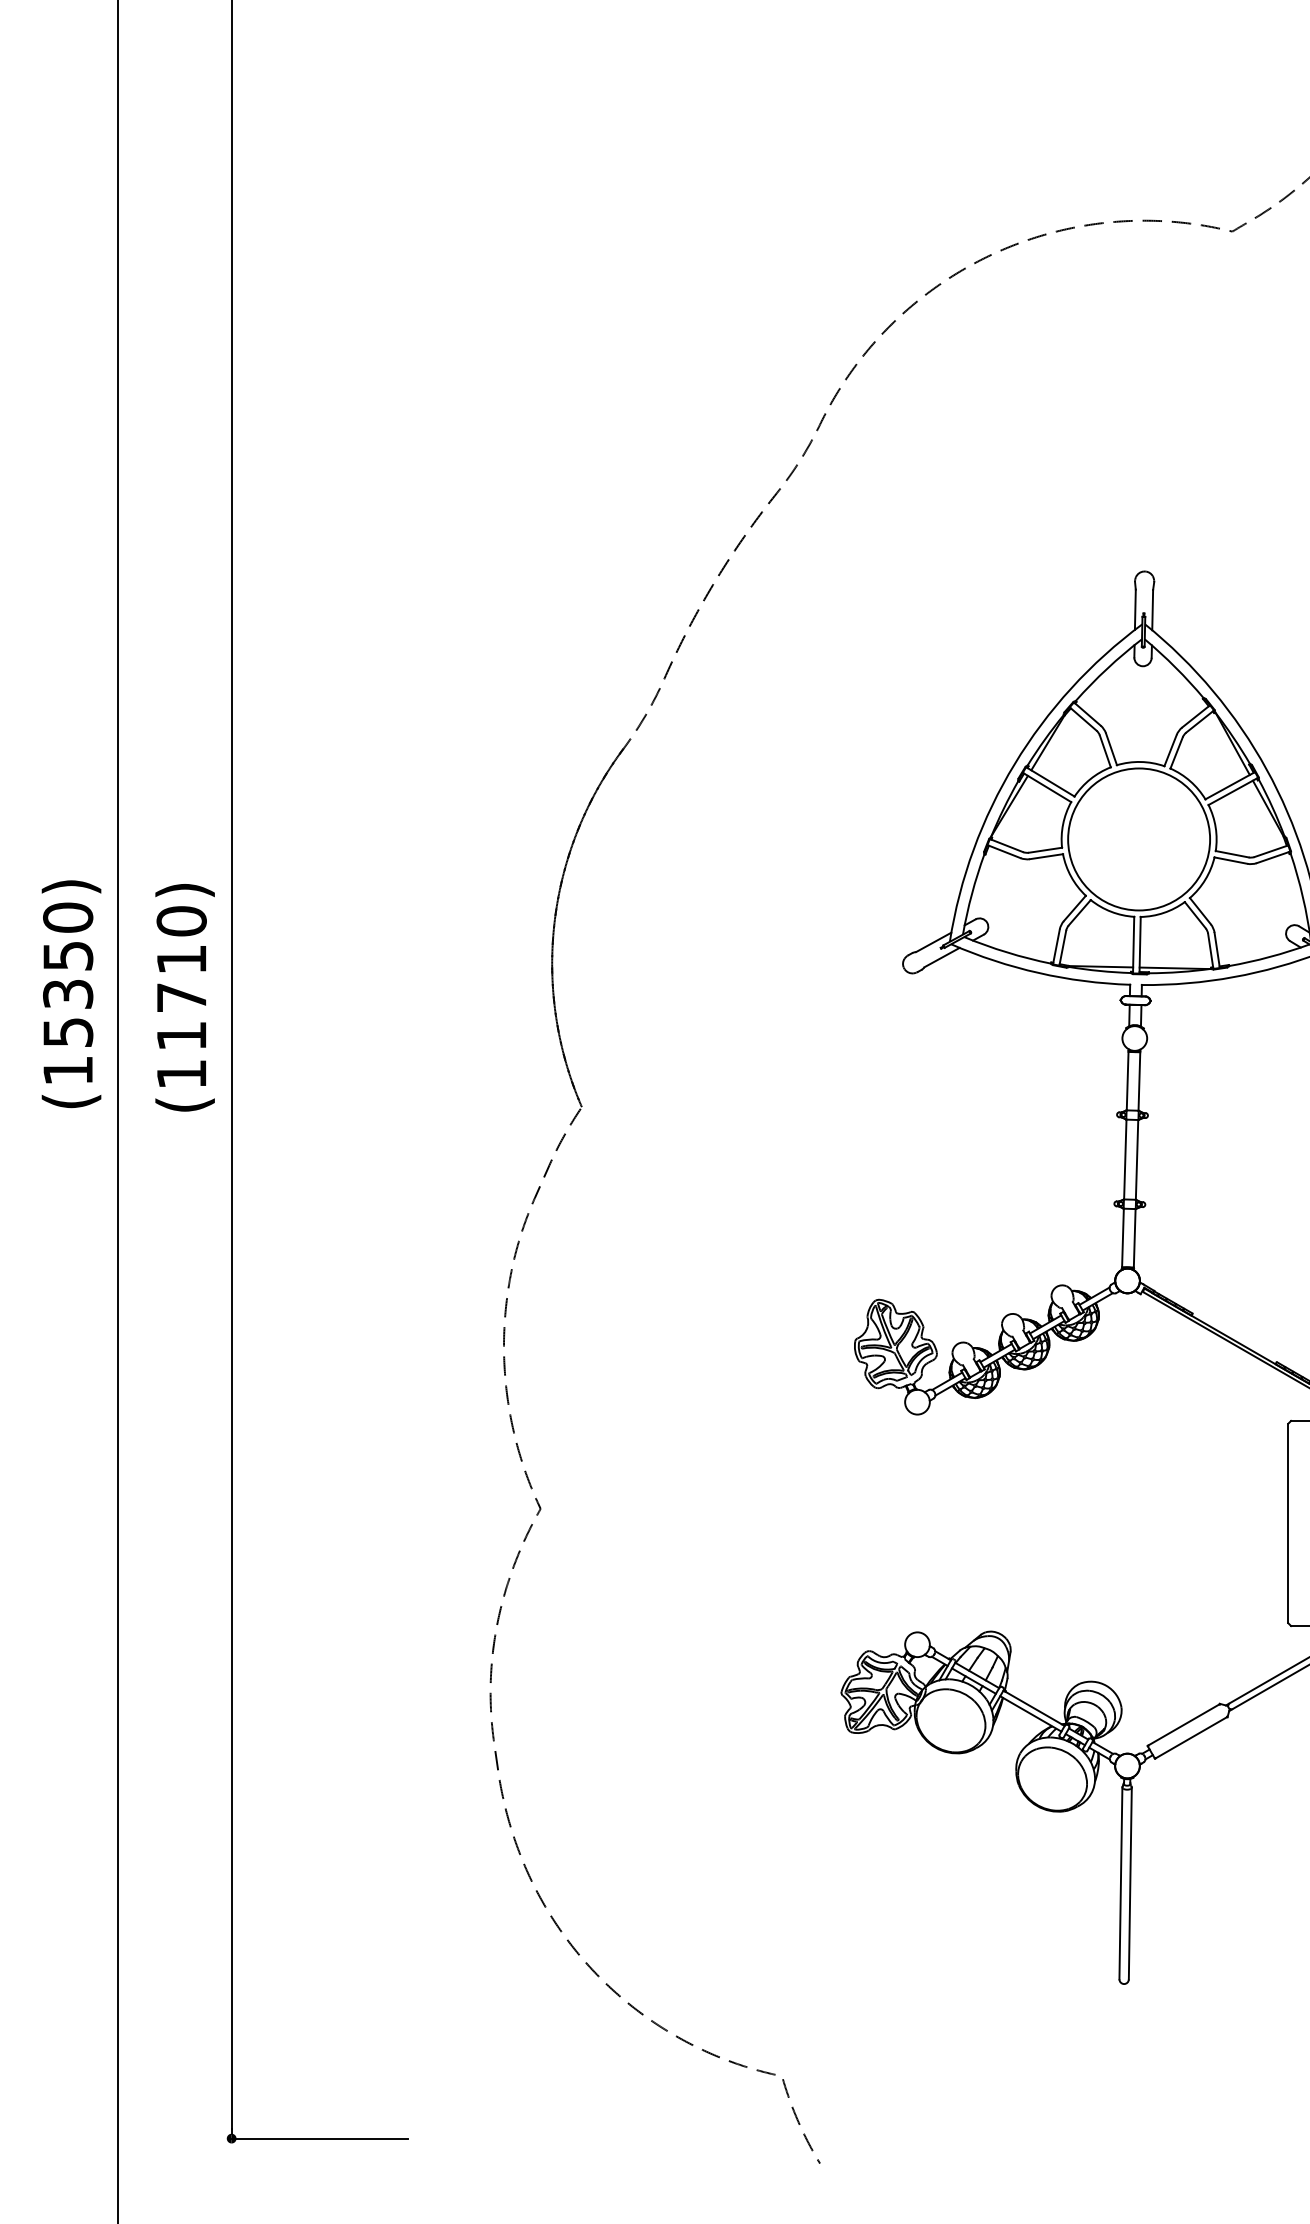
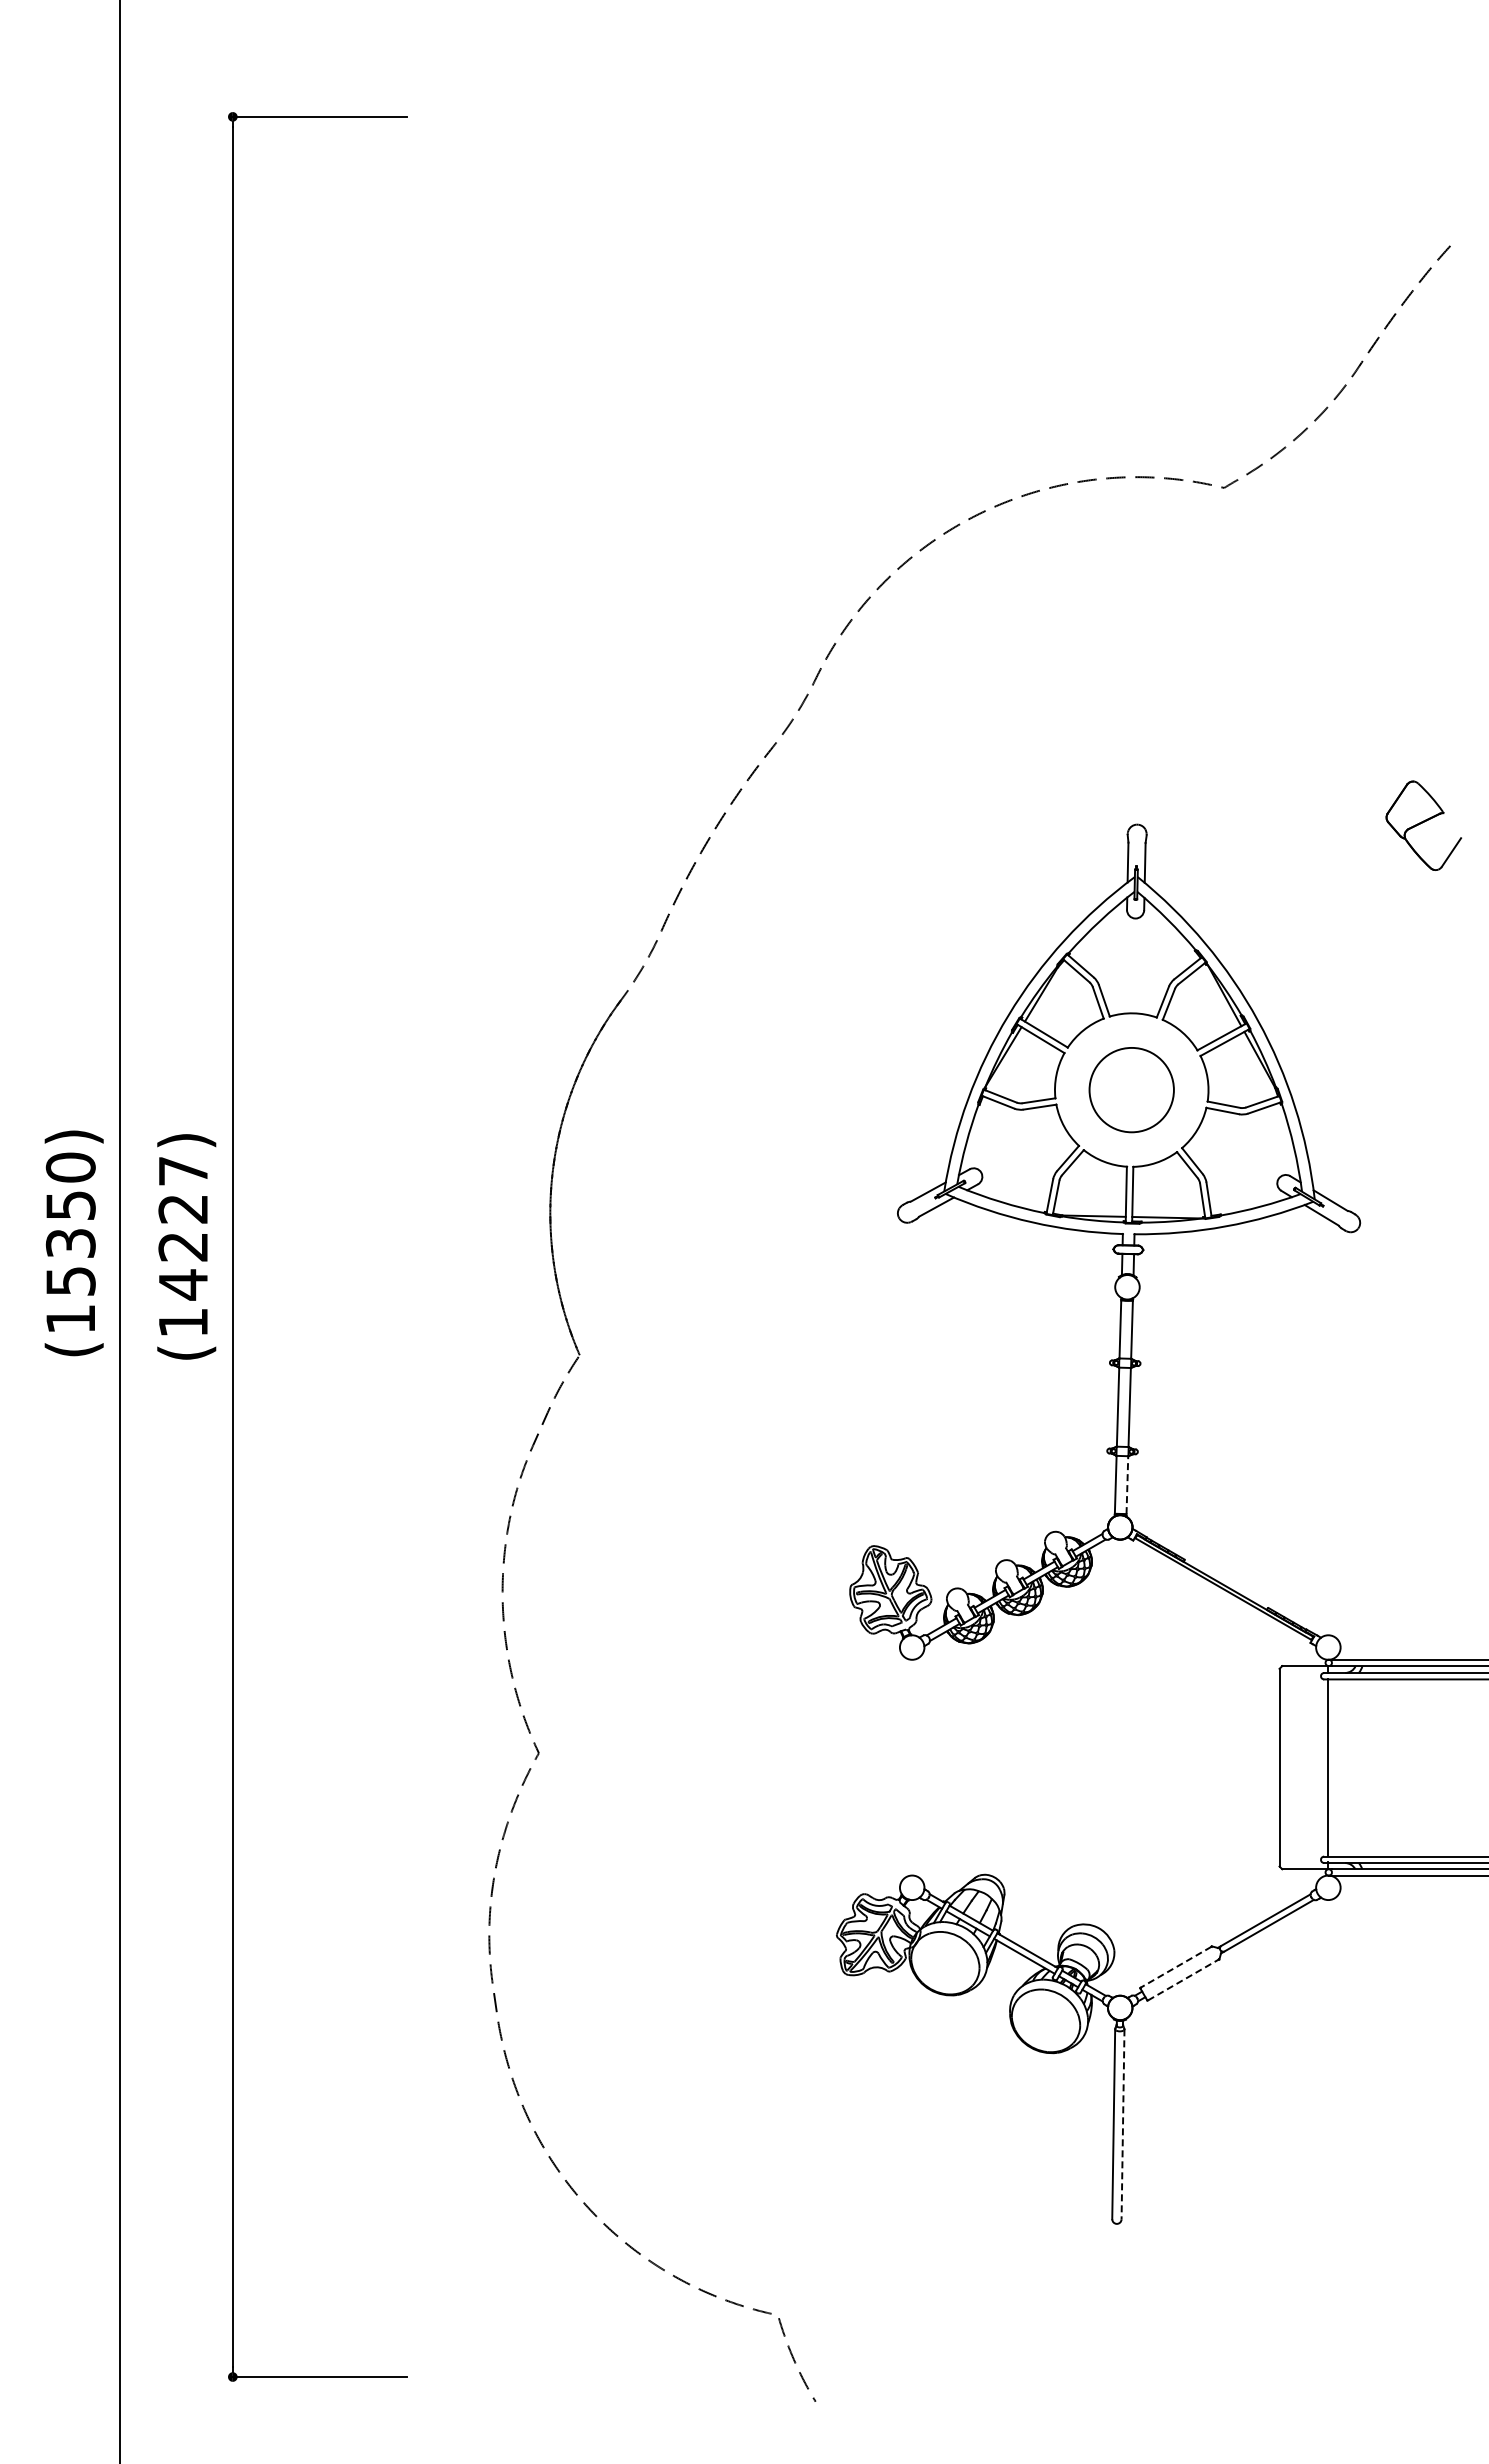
circle: (1138, 838) -> (1131, 1089), size x0.6
text: (181, 979) -> (183, 1228), (11710) -> (14227)
line: (1134, 1238) -> (1127, 1485), solid -> dashed
line: (1183, 1725) -> (1175, 1967), solid -> dashed
line: (1191, 1738) -> (1183, 1980), solid -> dashed
line: (1130, 1883) -> (1123, 2124), solid -> dashed

